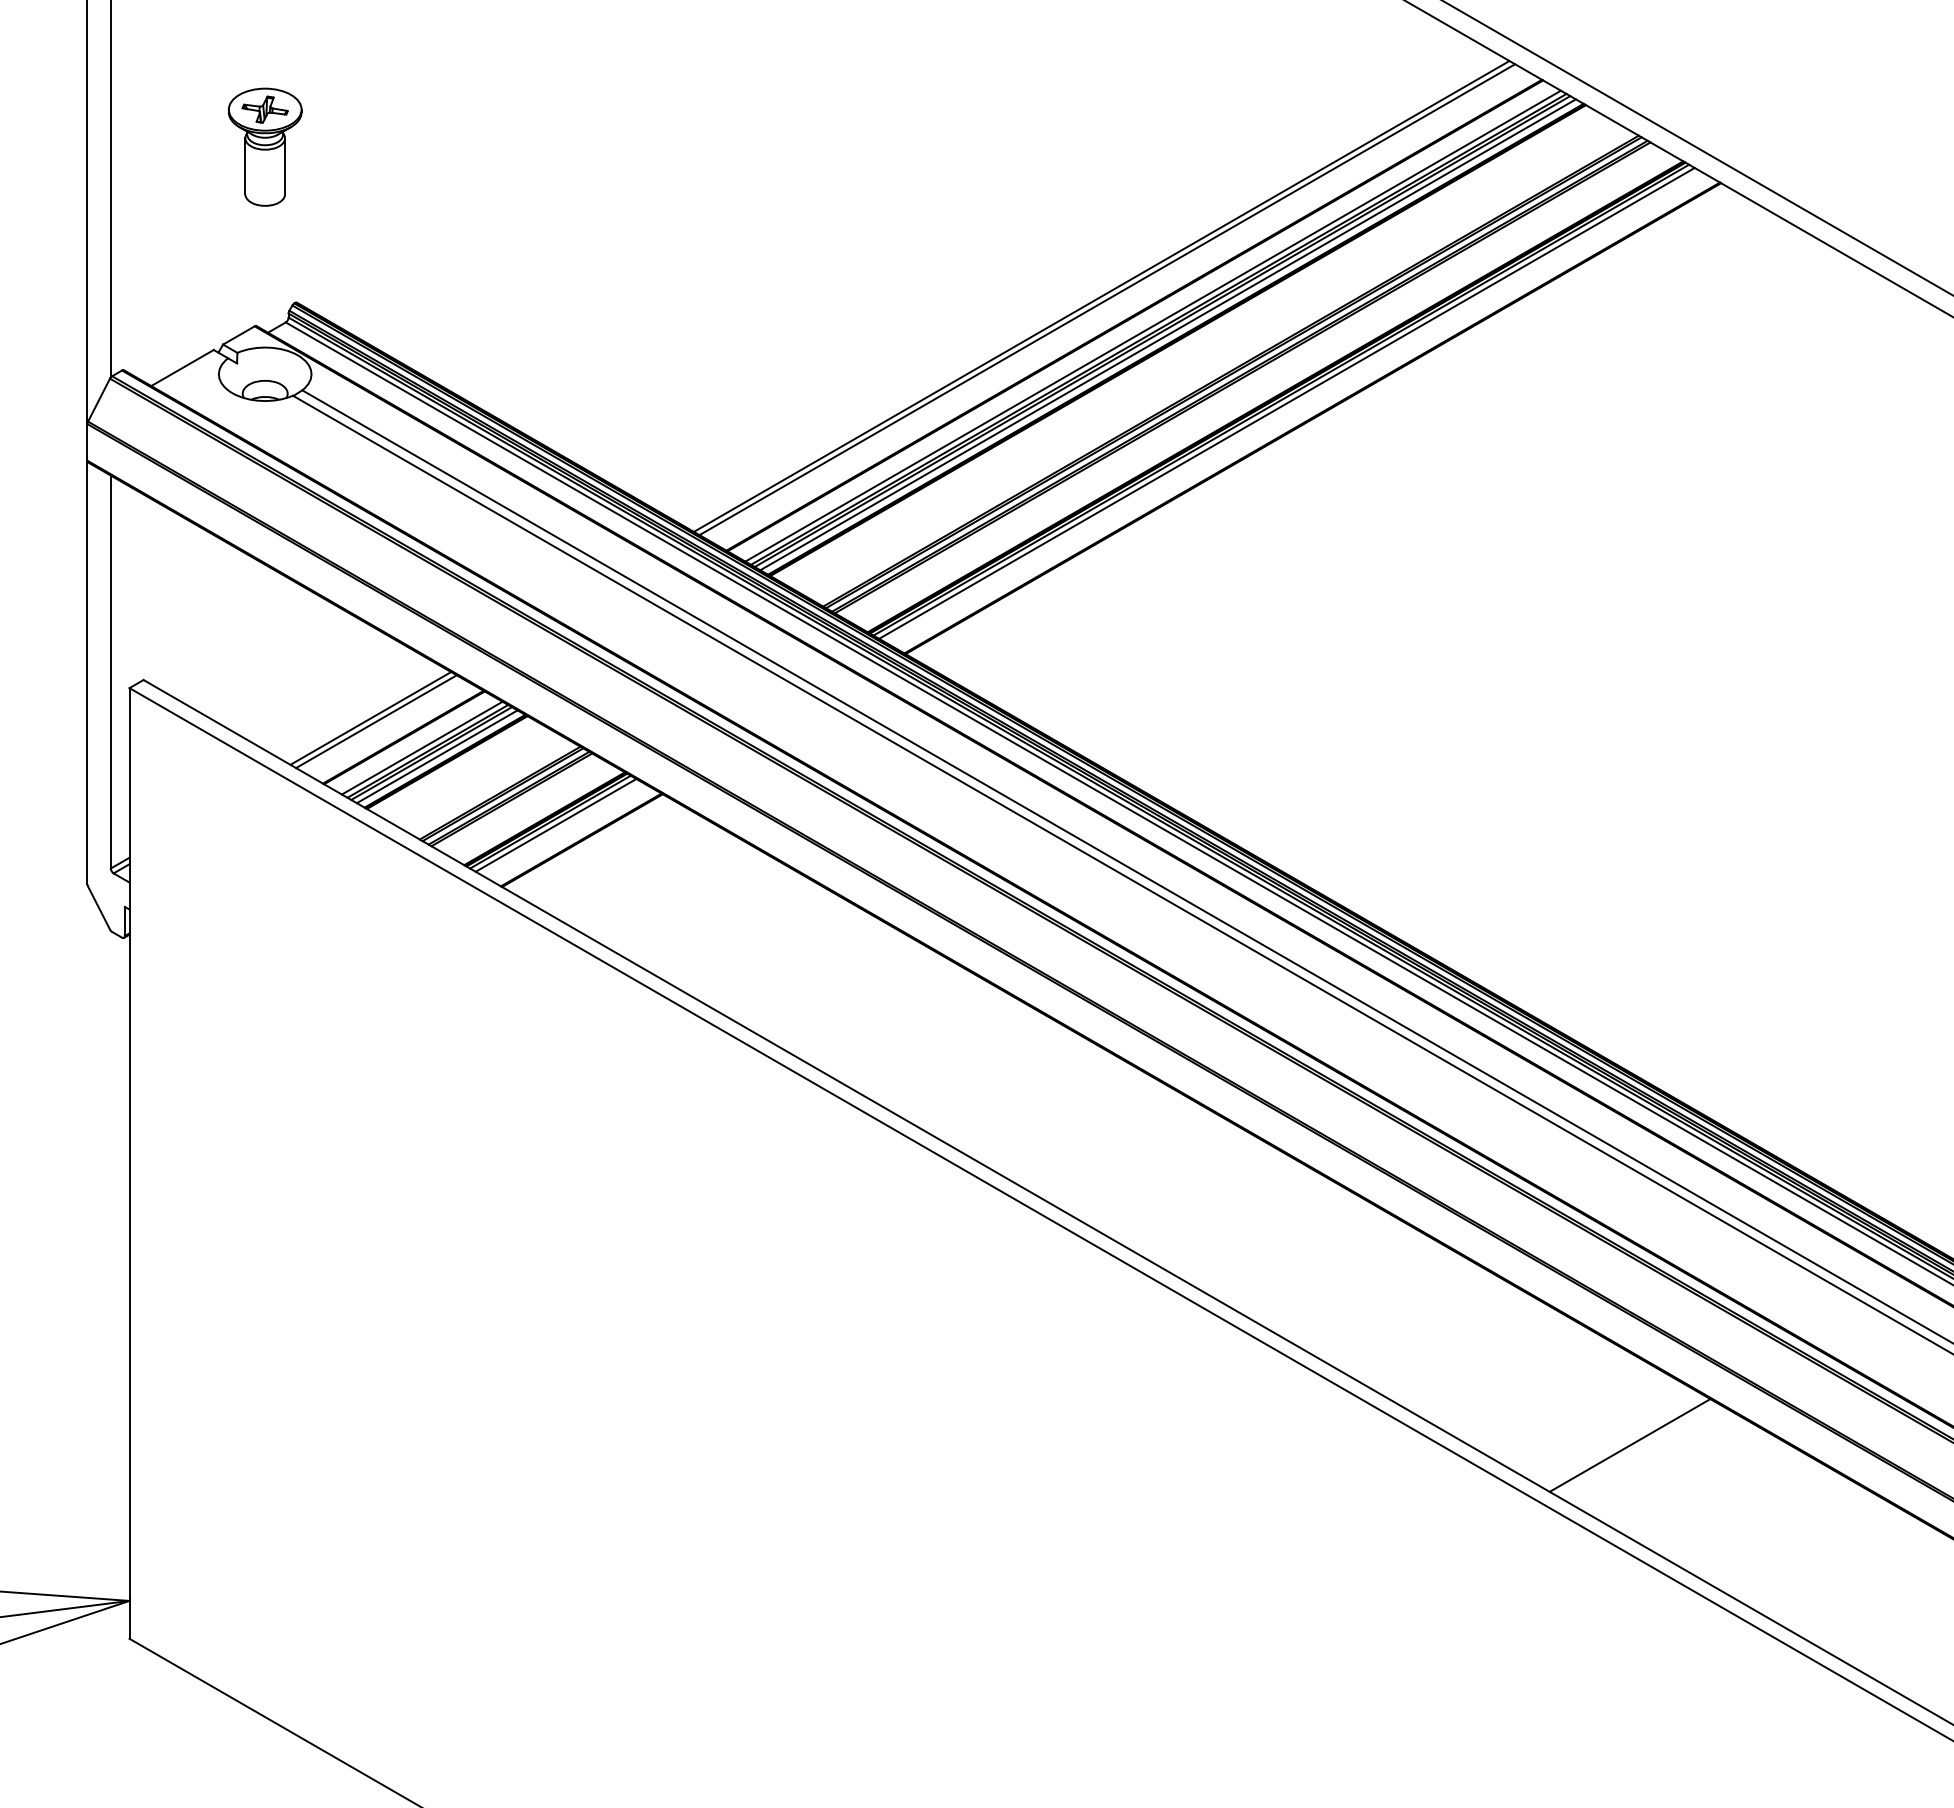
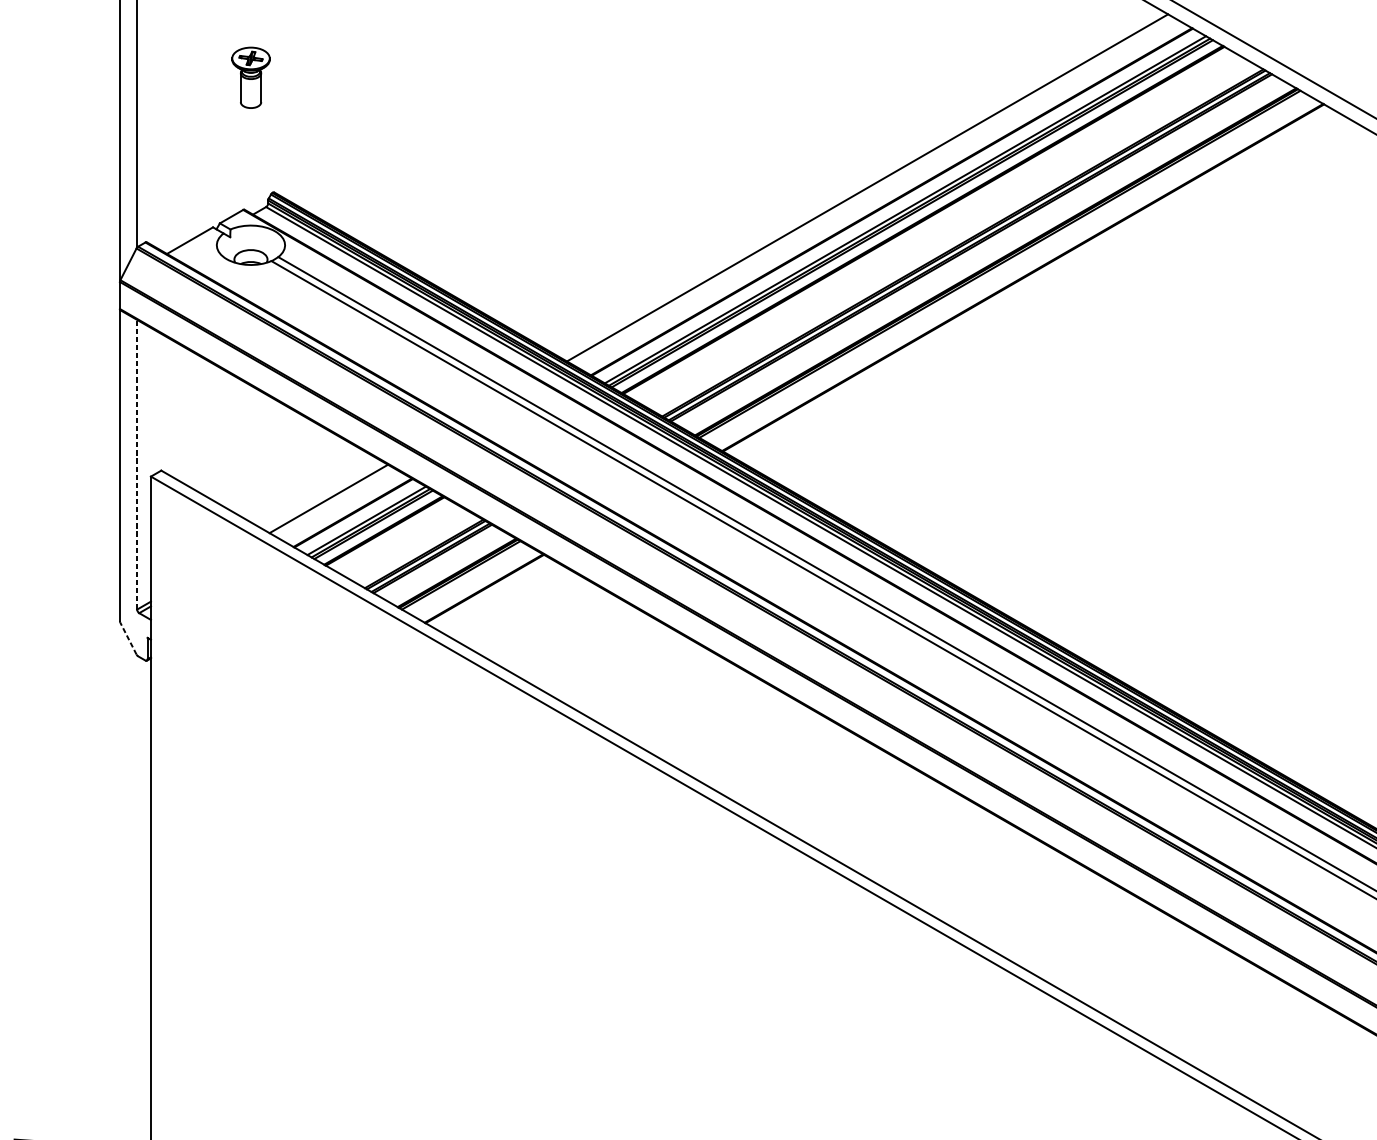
part: (265, 146) -> (251, 77), size x0.7
line: (1107, 299) -> (871, 190), removed
line: (1167, 334) -> (916, 215), removed
line: (1286, 402) -> (1003, 266), removed
line: (110, 671) -> (136, 464), solid -> dashed
line: (376, 721) -> (333, 501), removed
line: (436, 756) -> (377, 527), removed
line: (555, 825) -> (464, 577), removed
line: (98, 907) -> (128, 638), solid -> dashed
line: (1629, 1445) -> (1256, 1034), removed

